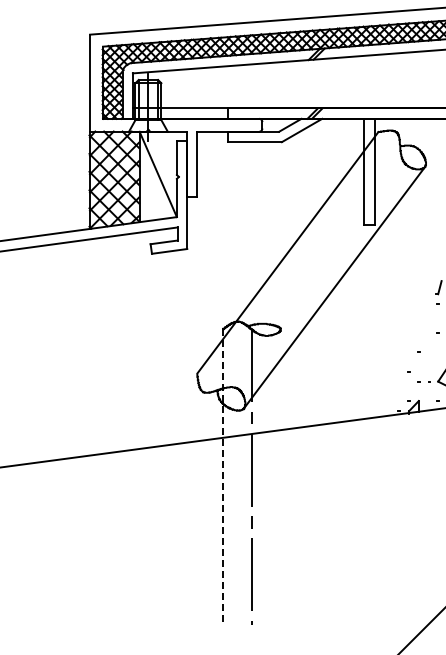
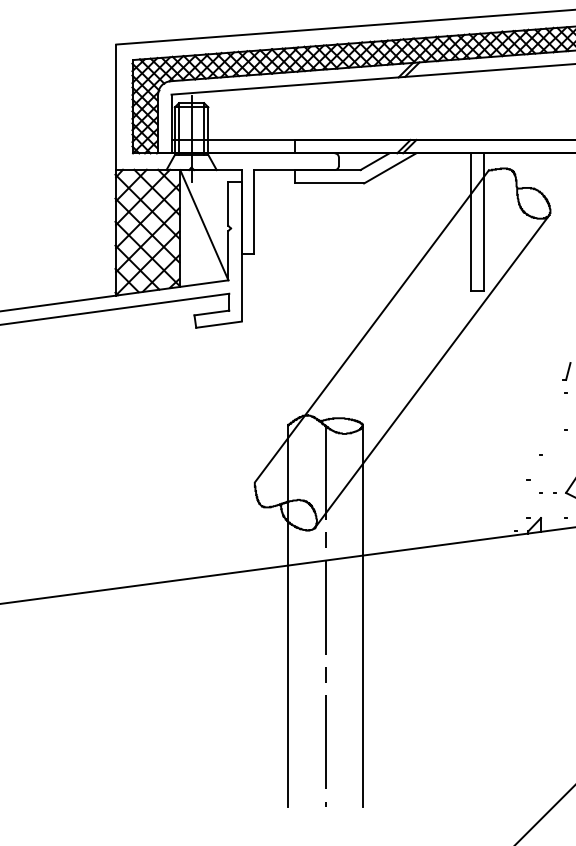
line: (281, 476) -> (363, 615), added
line: (222, 477) -> (287, 616), dashed -> solid

